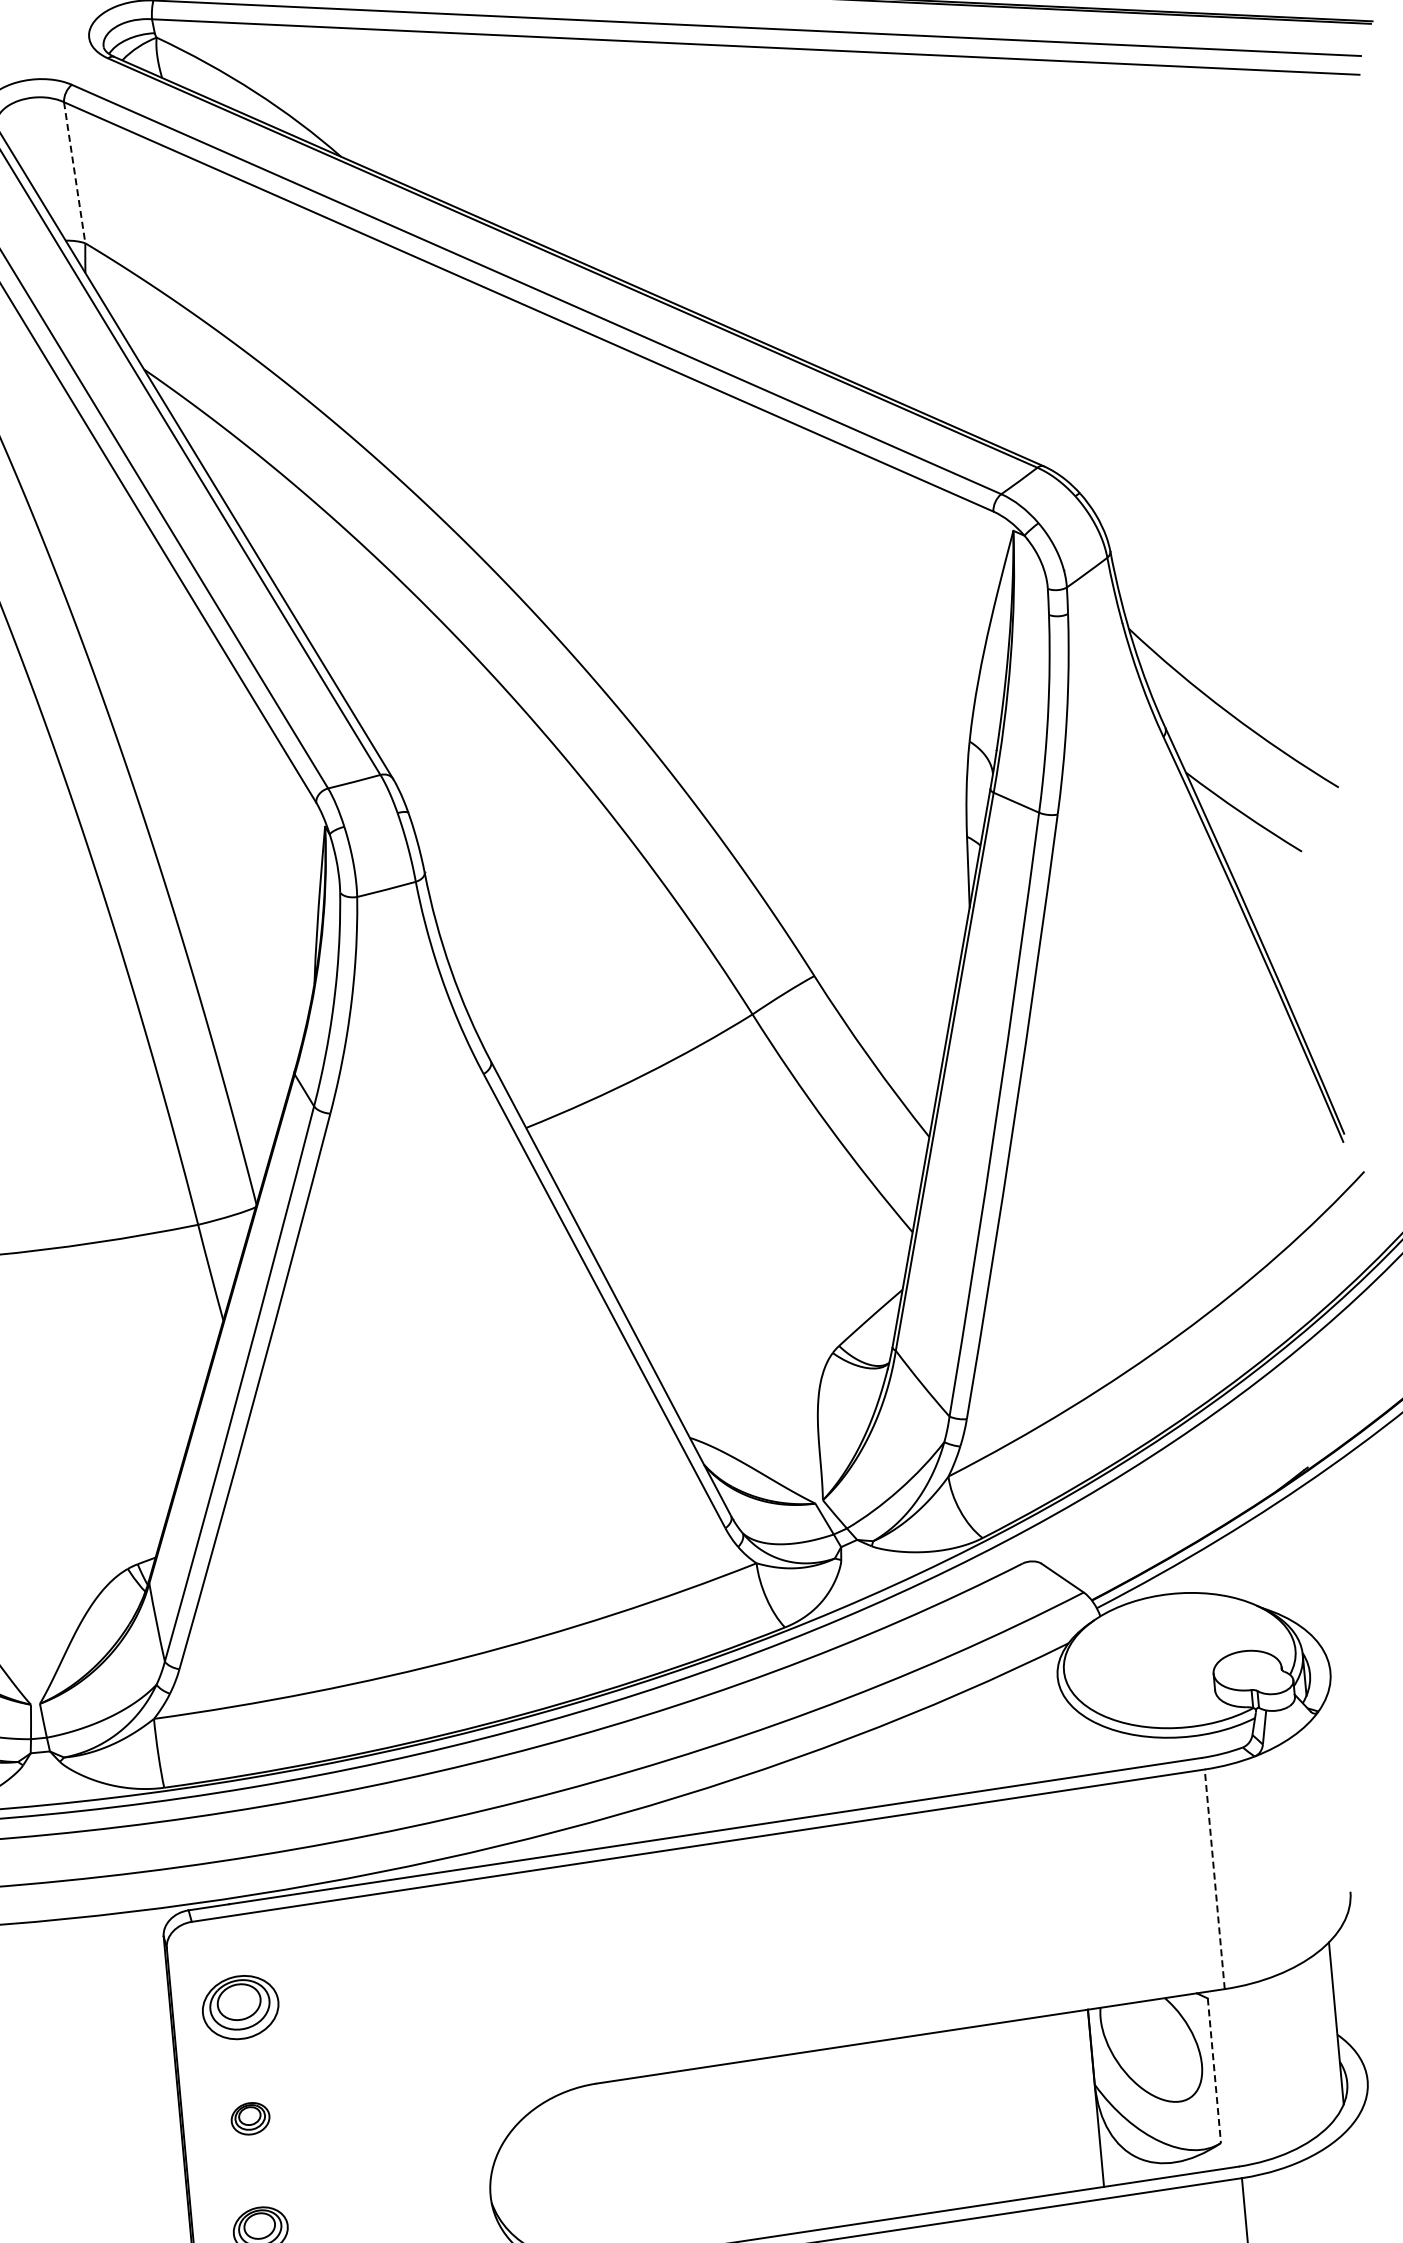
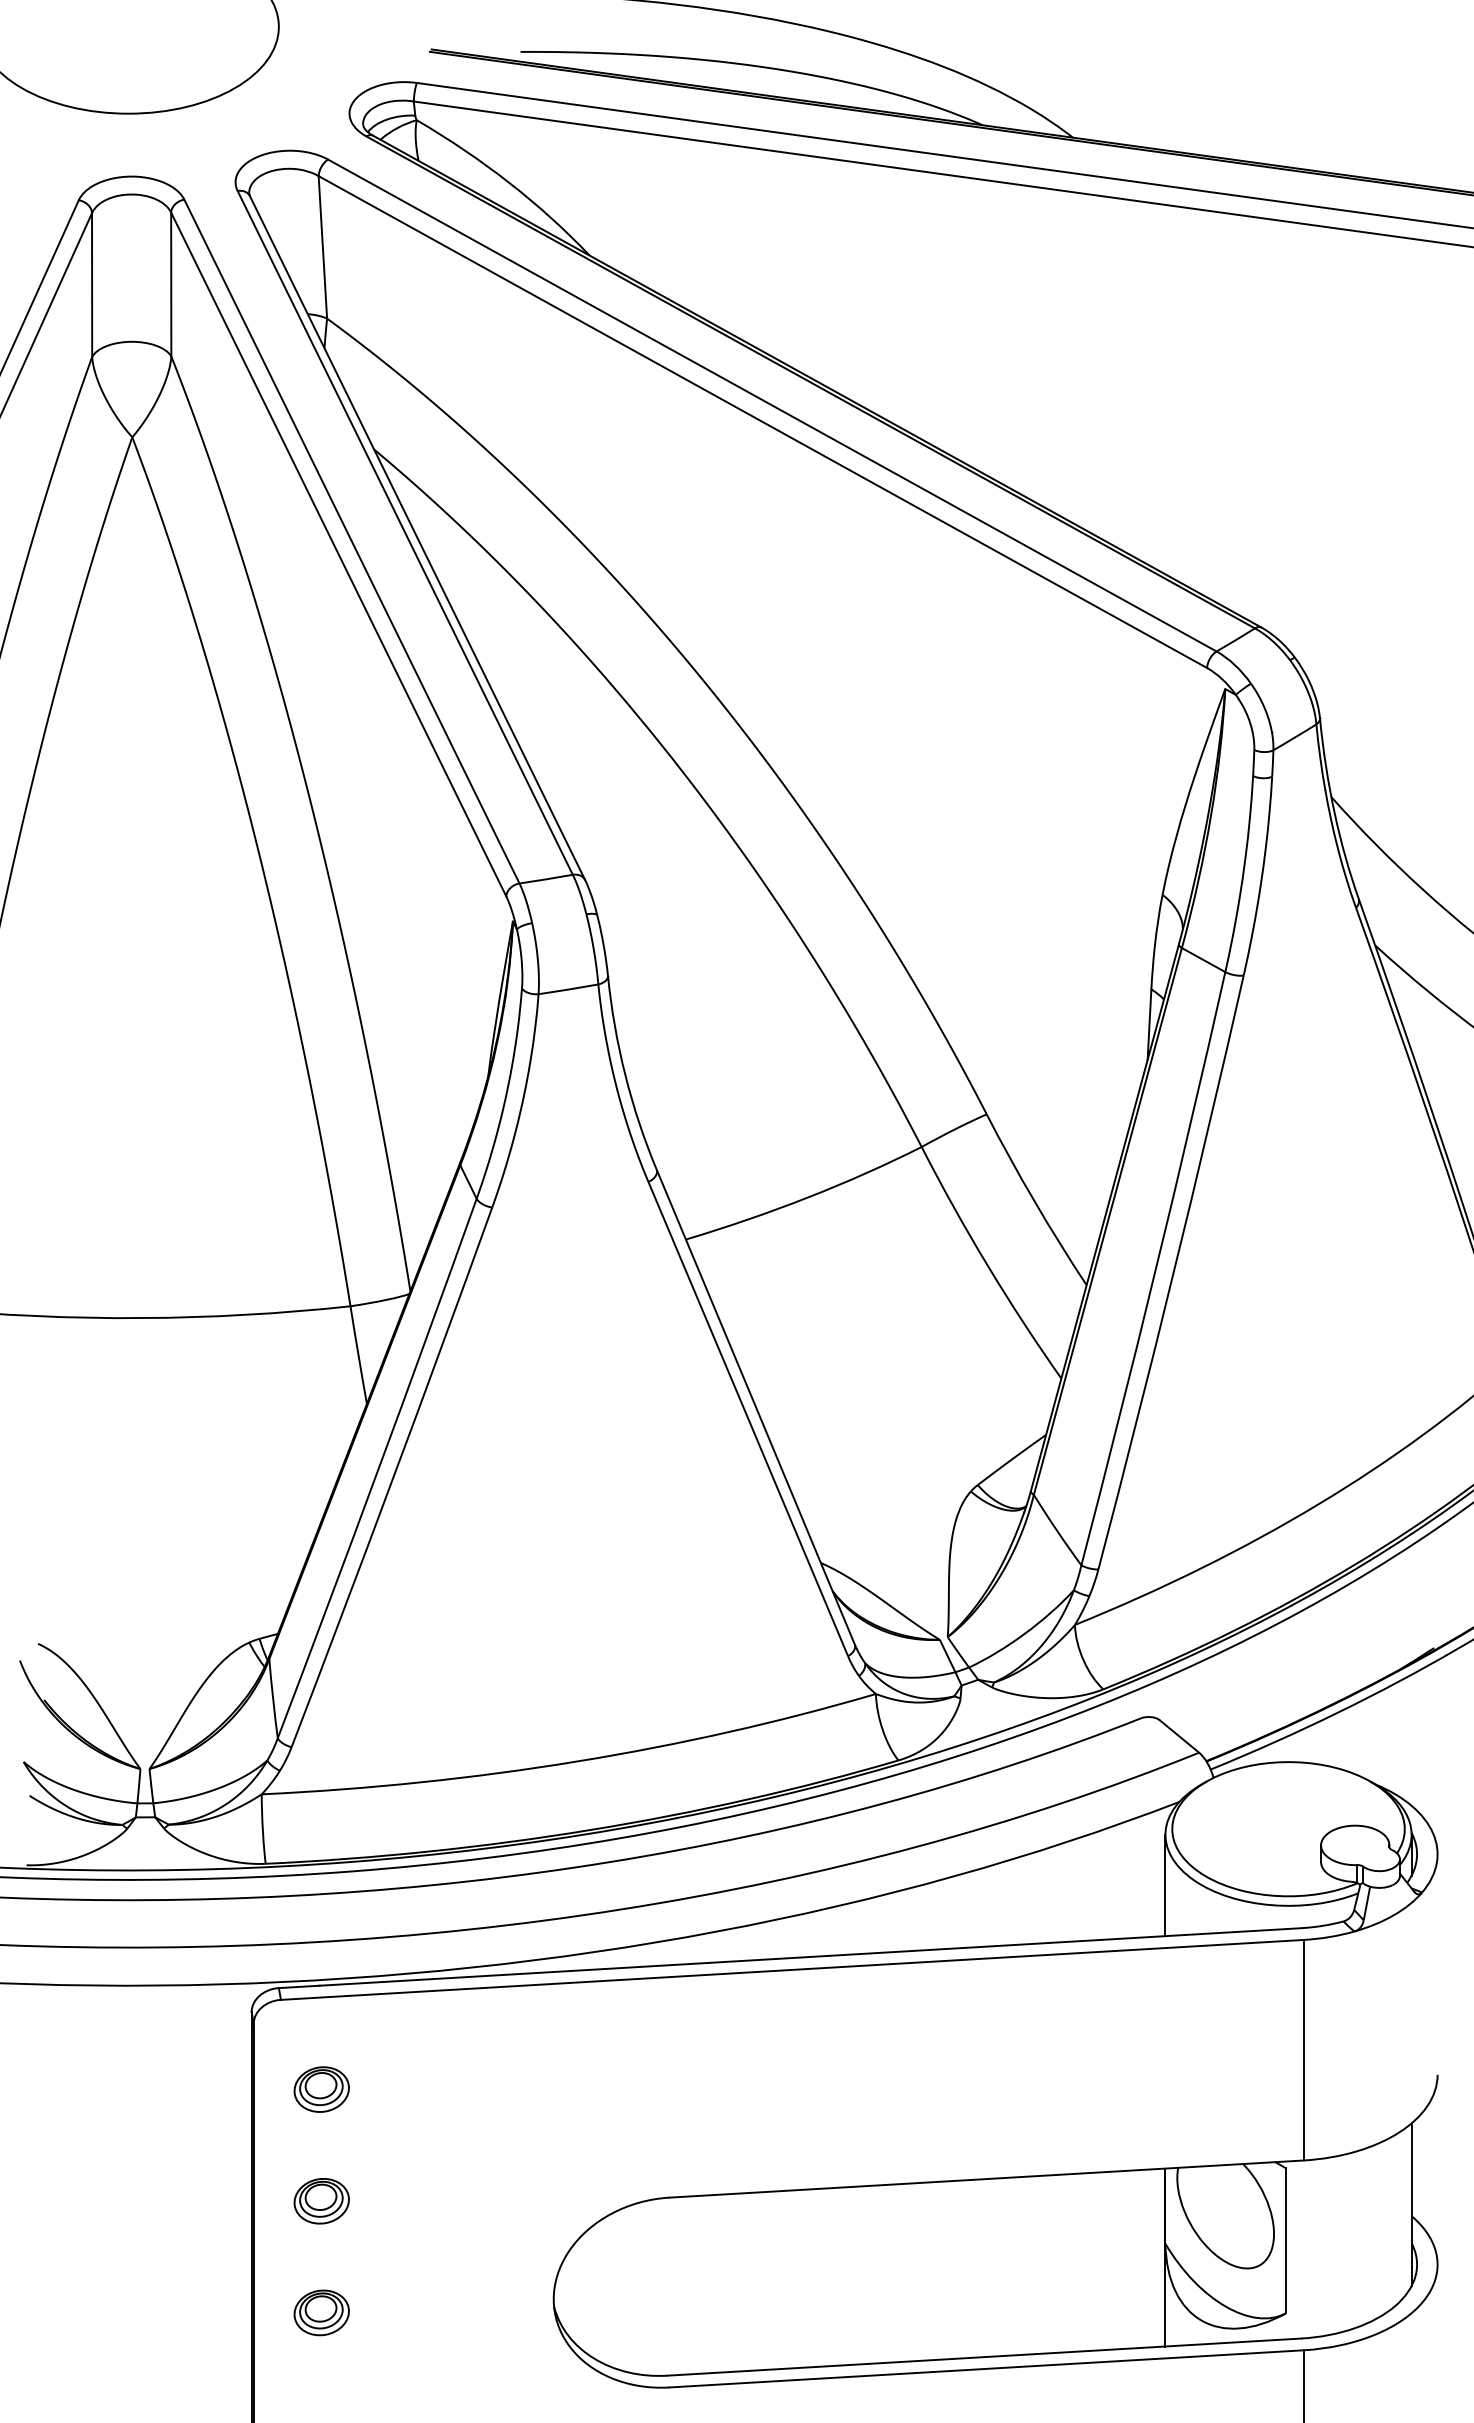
line: (74, 172) -> (322, 247), dashed -> solid
line: (1062, 1727) -> (1165, 1885), added
line: (1214, 1878) -> (1303, 2049), dashed -> solid
part: (240, 2007) -> (321, 2089), size x0.71
line: (1213, 2070) -> (1285, 2240), dashed -> solid
part: (250, 2118) -> (321, 2201), size x1.43

